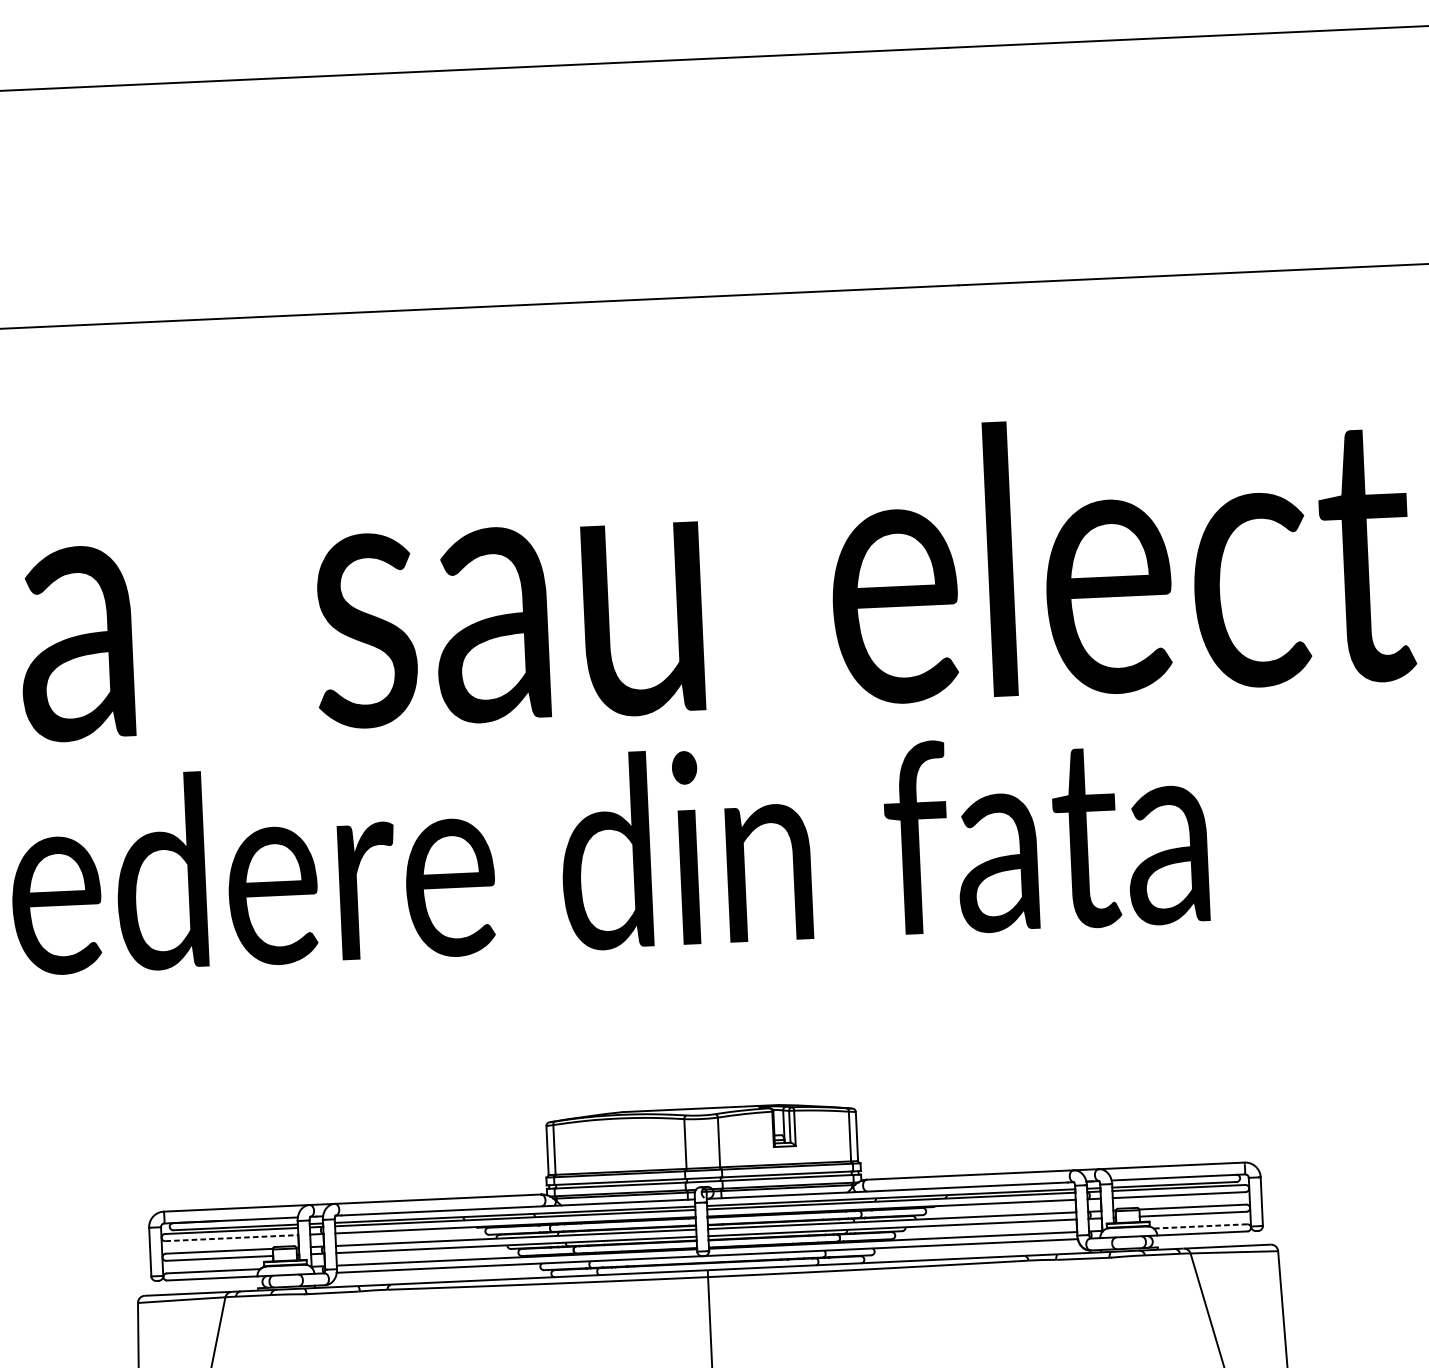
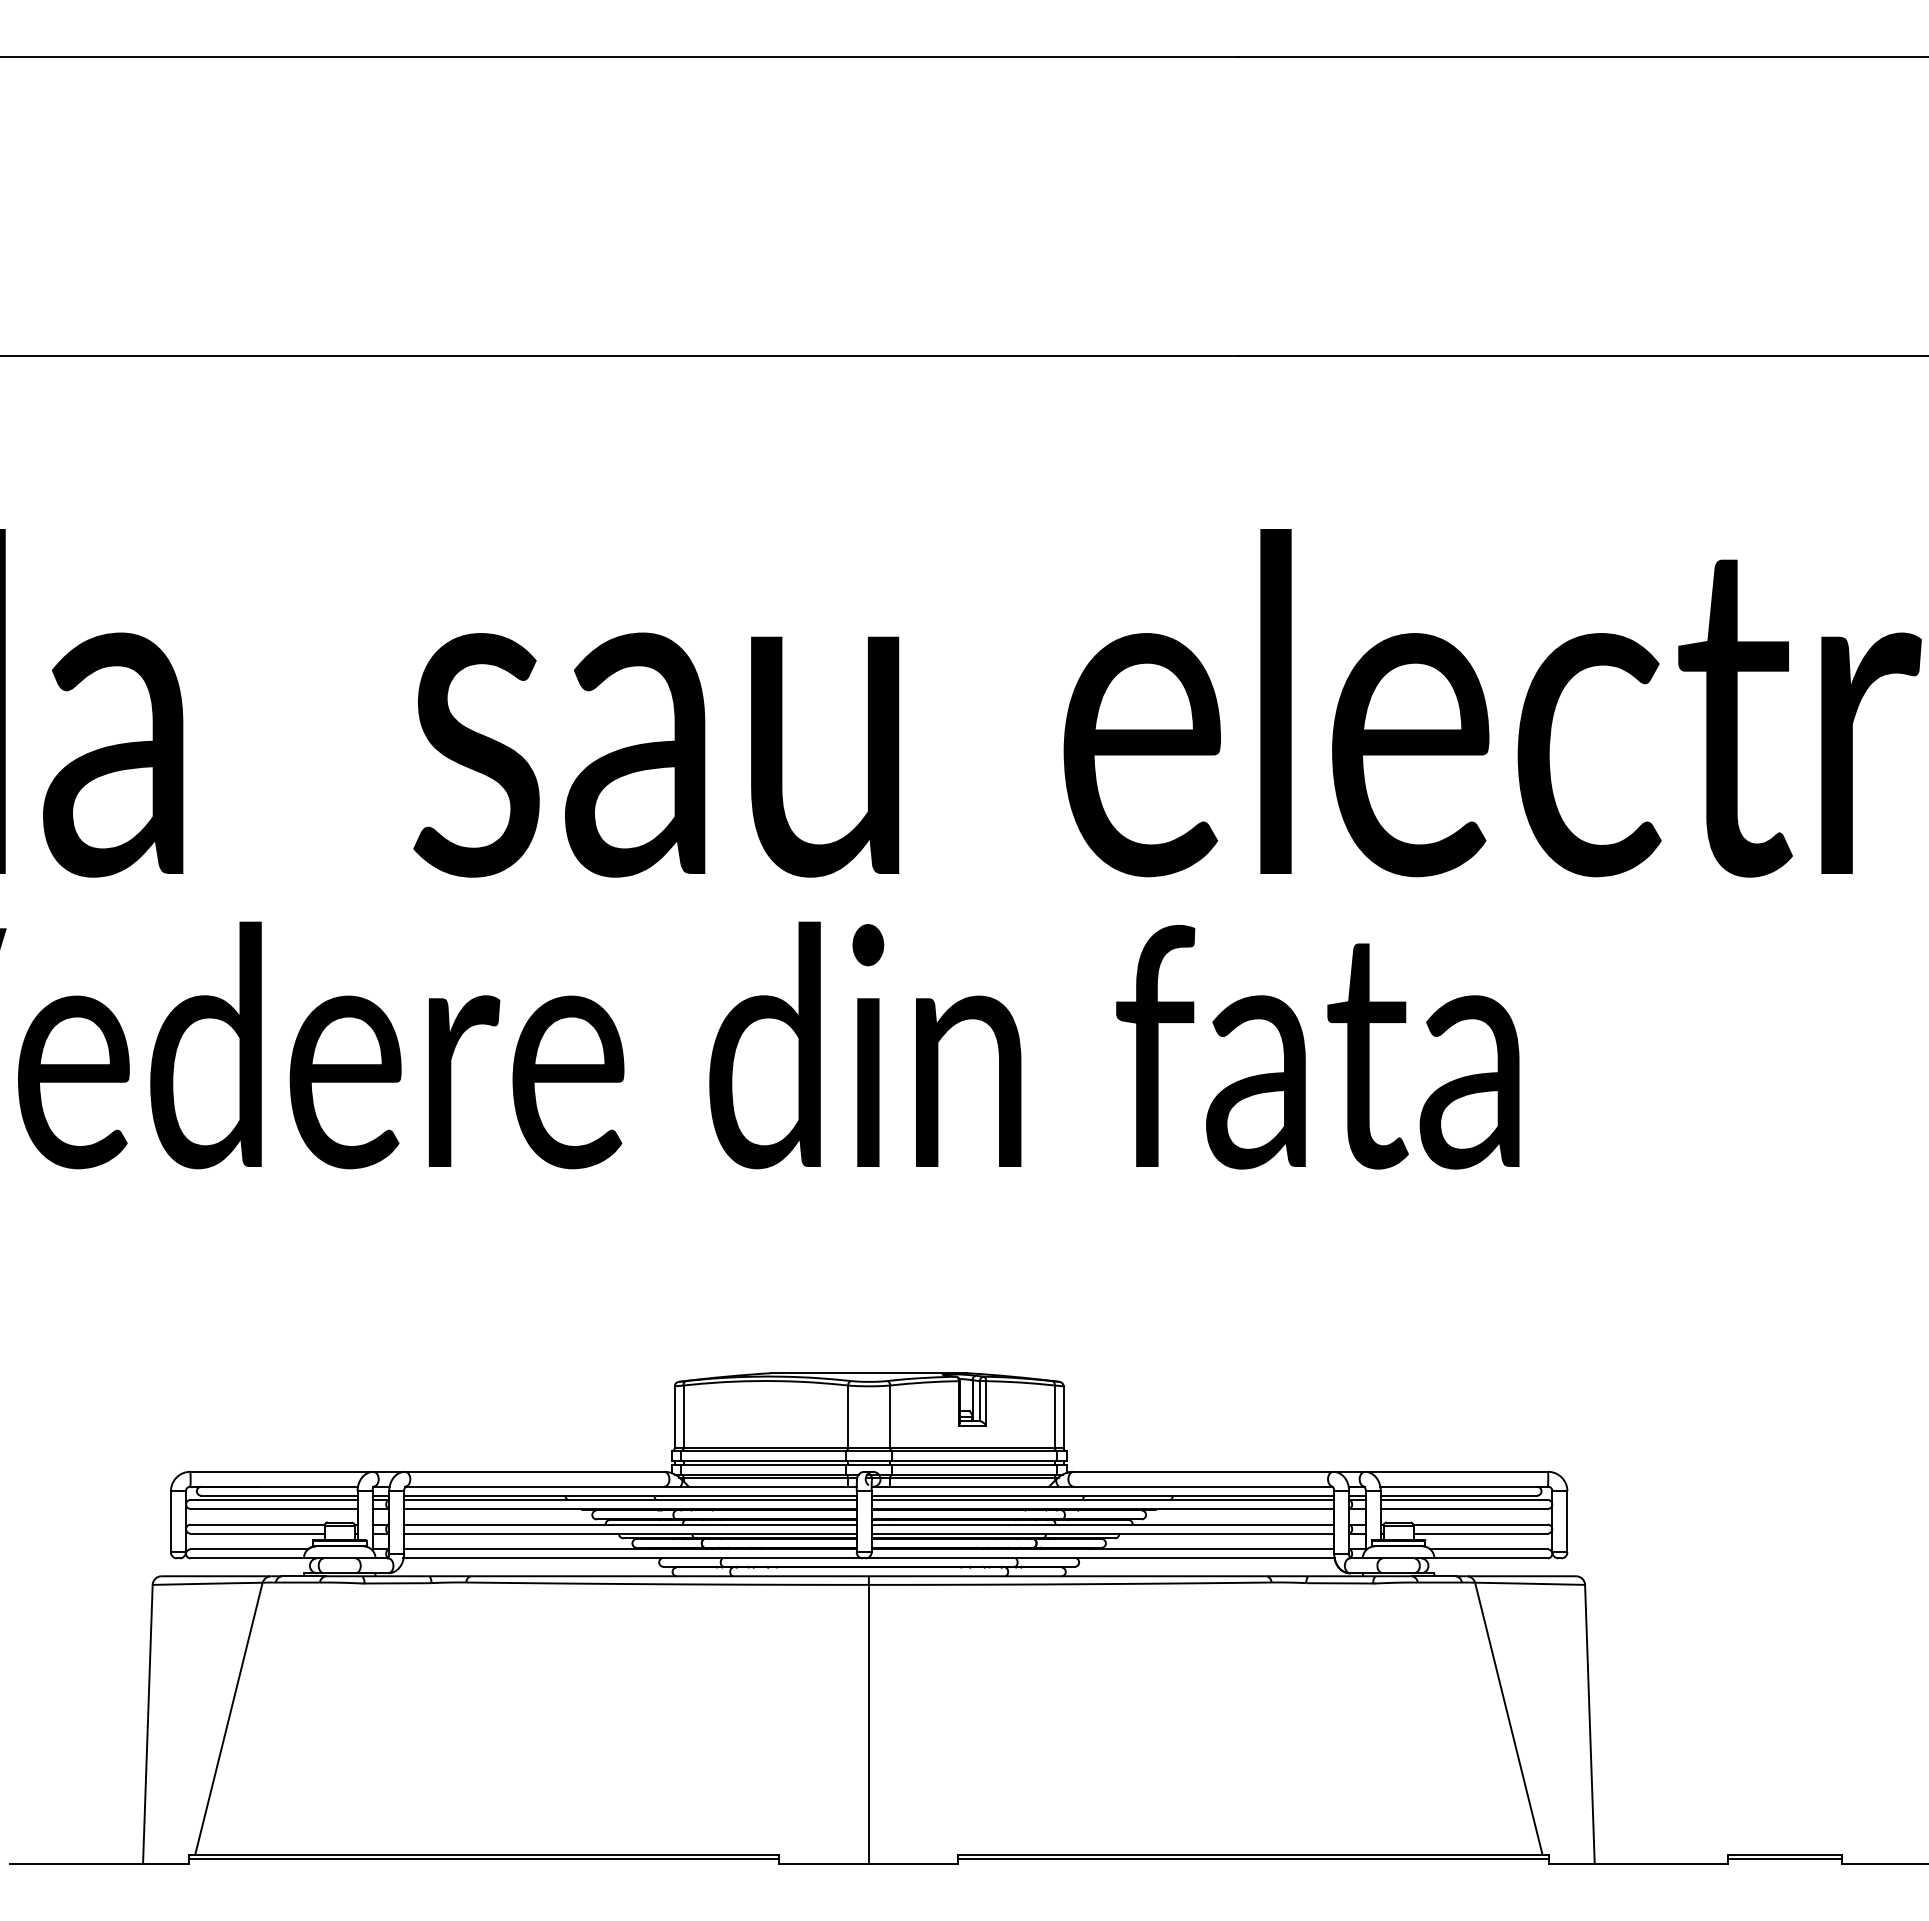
line: (1200, 1226) -> (1489, 1549), dashed -> solid
line: (232, 1237) -> (274, 1508), dashed -> solid

